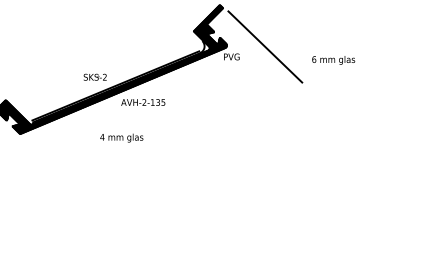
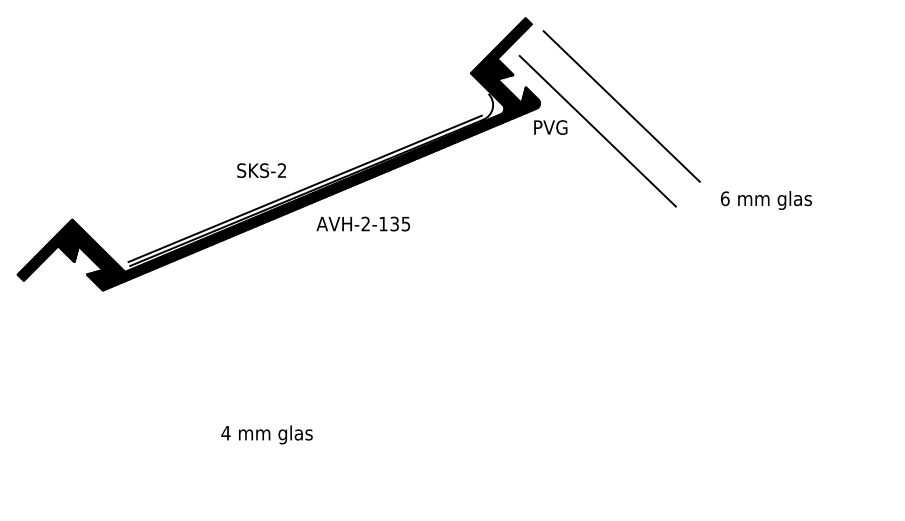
line: (253, 58) -> (596, 130), added
text: (333, 60) -> (766, 200), moved
text: (121, 137) -> (266, 433), moved

